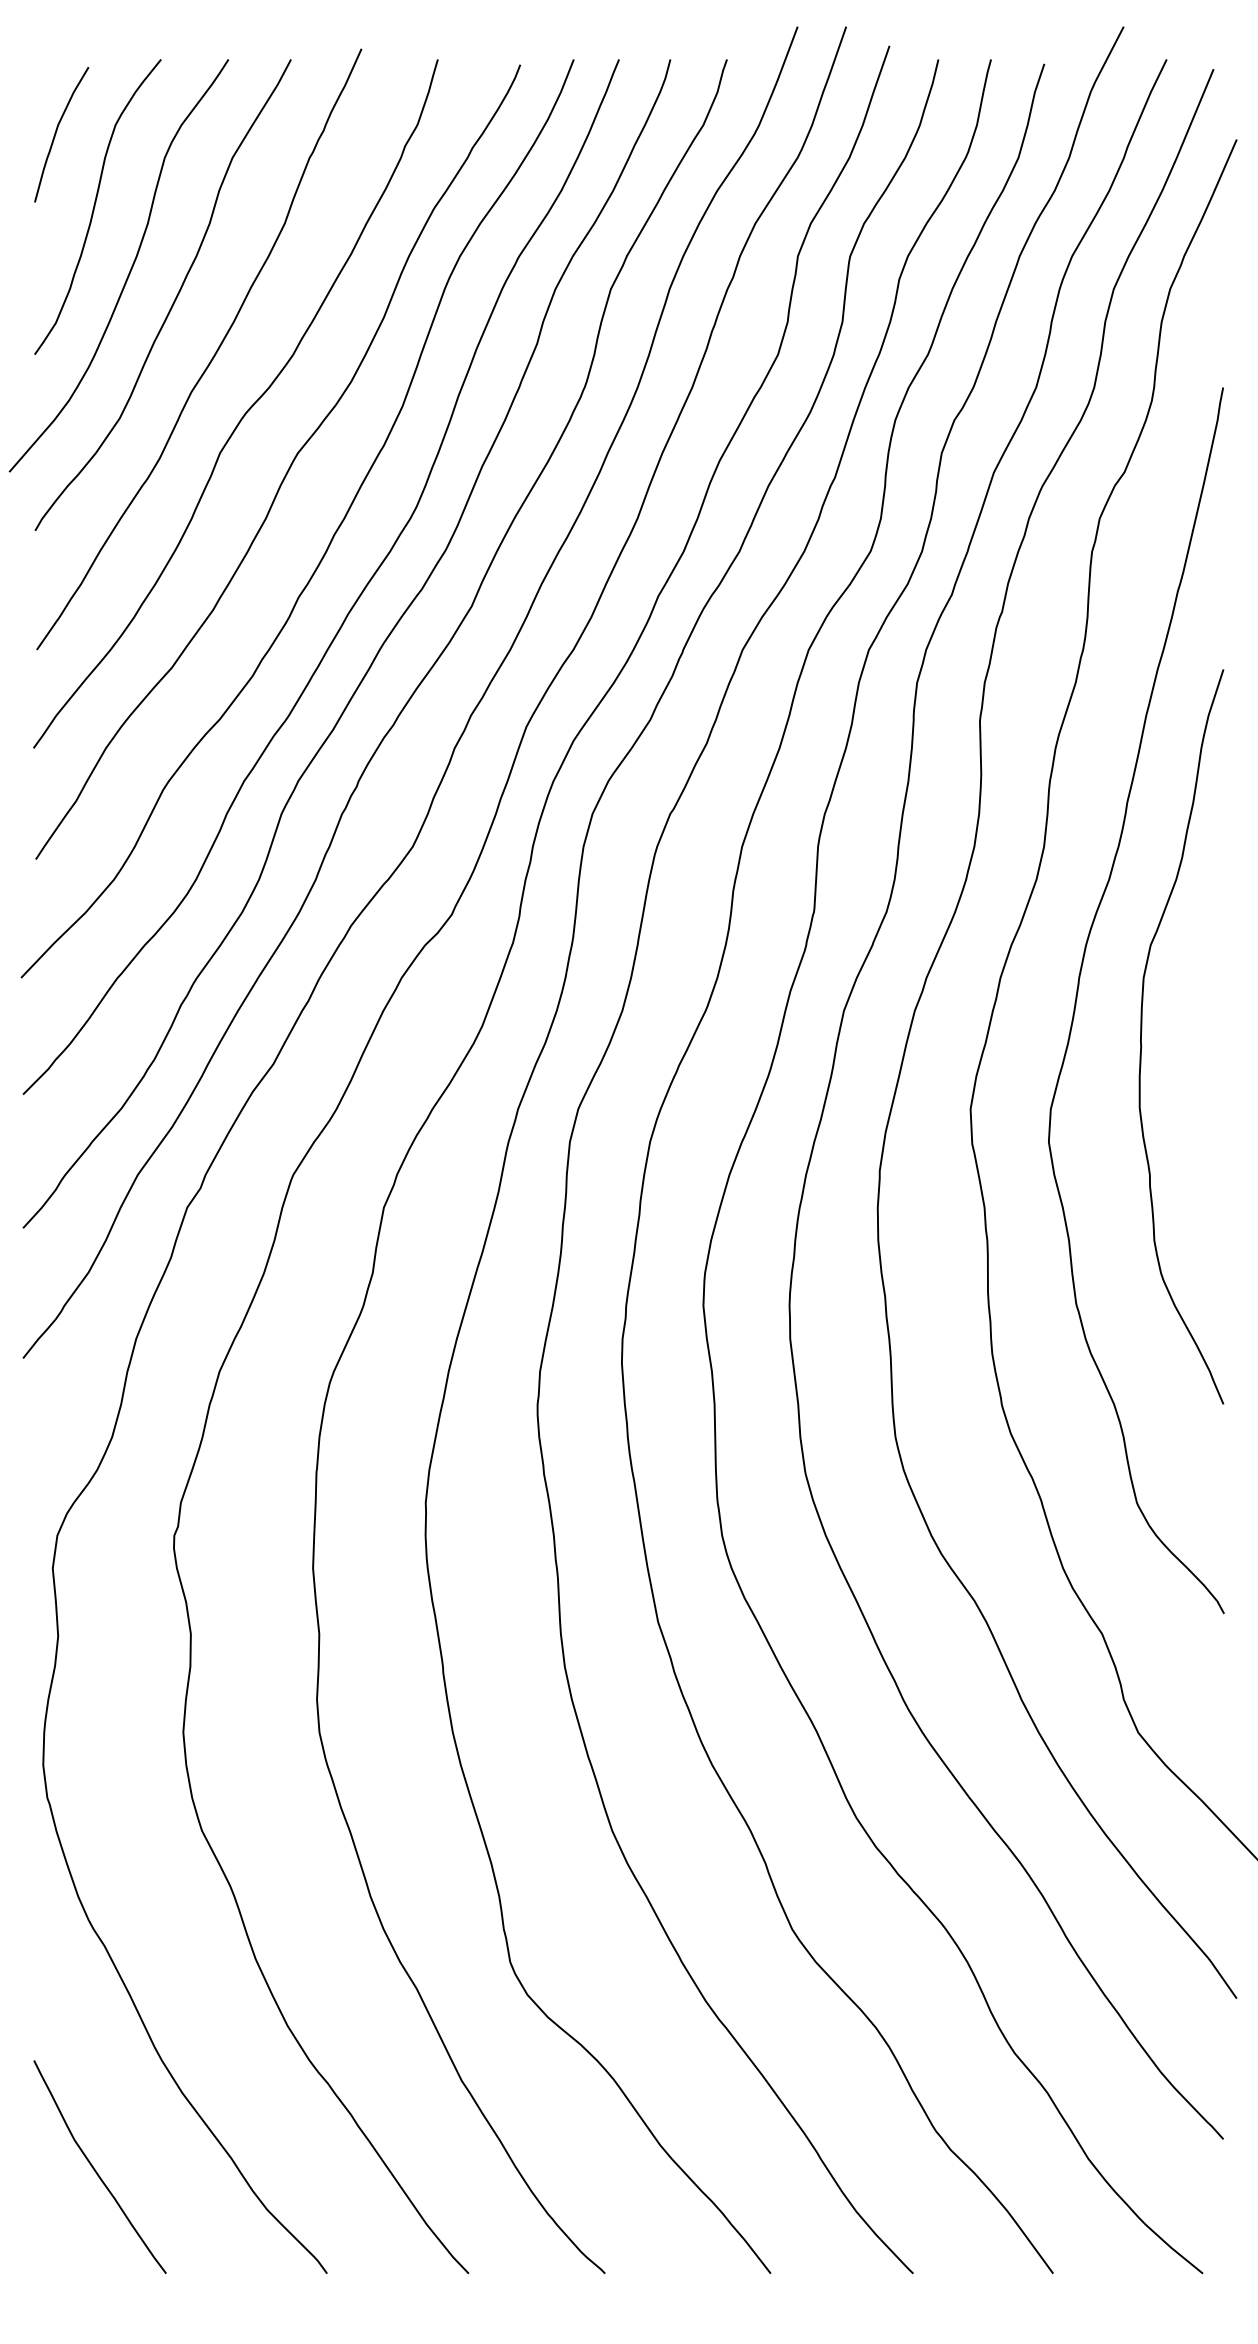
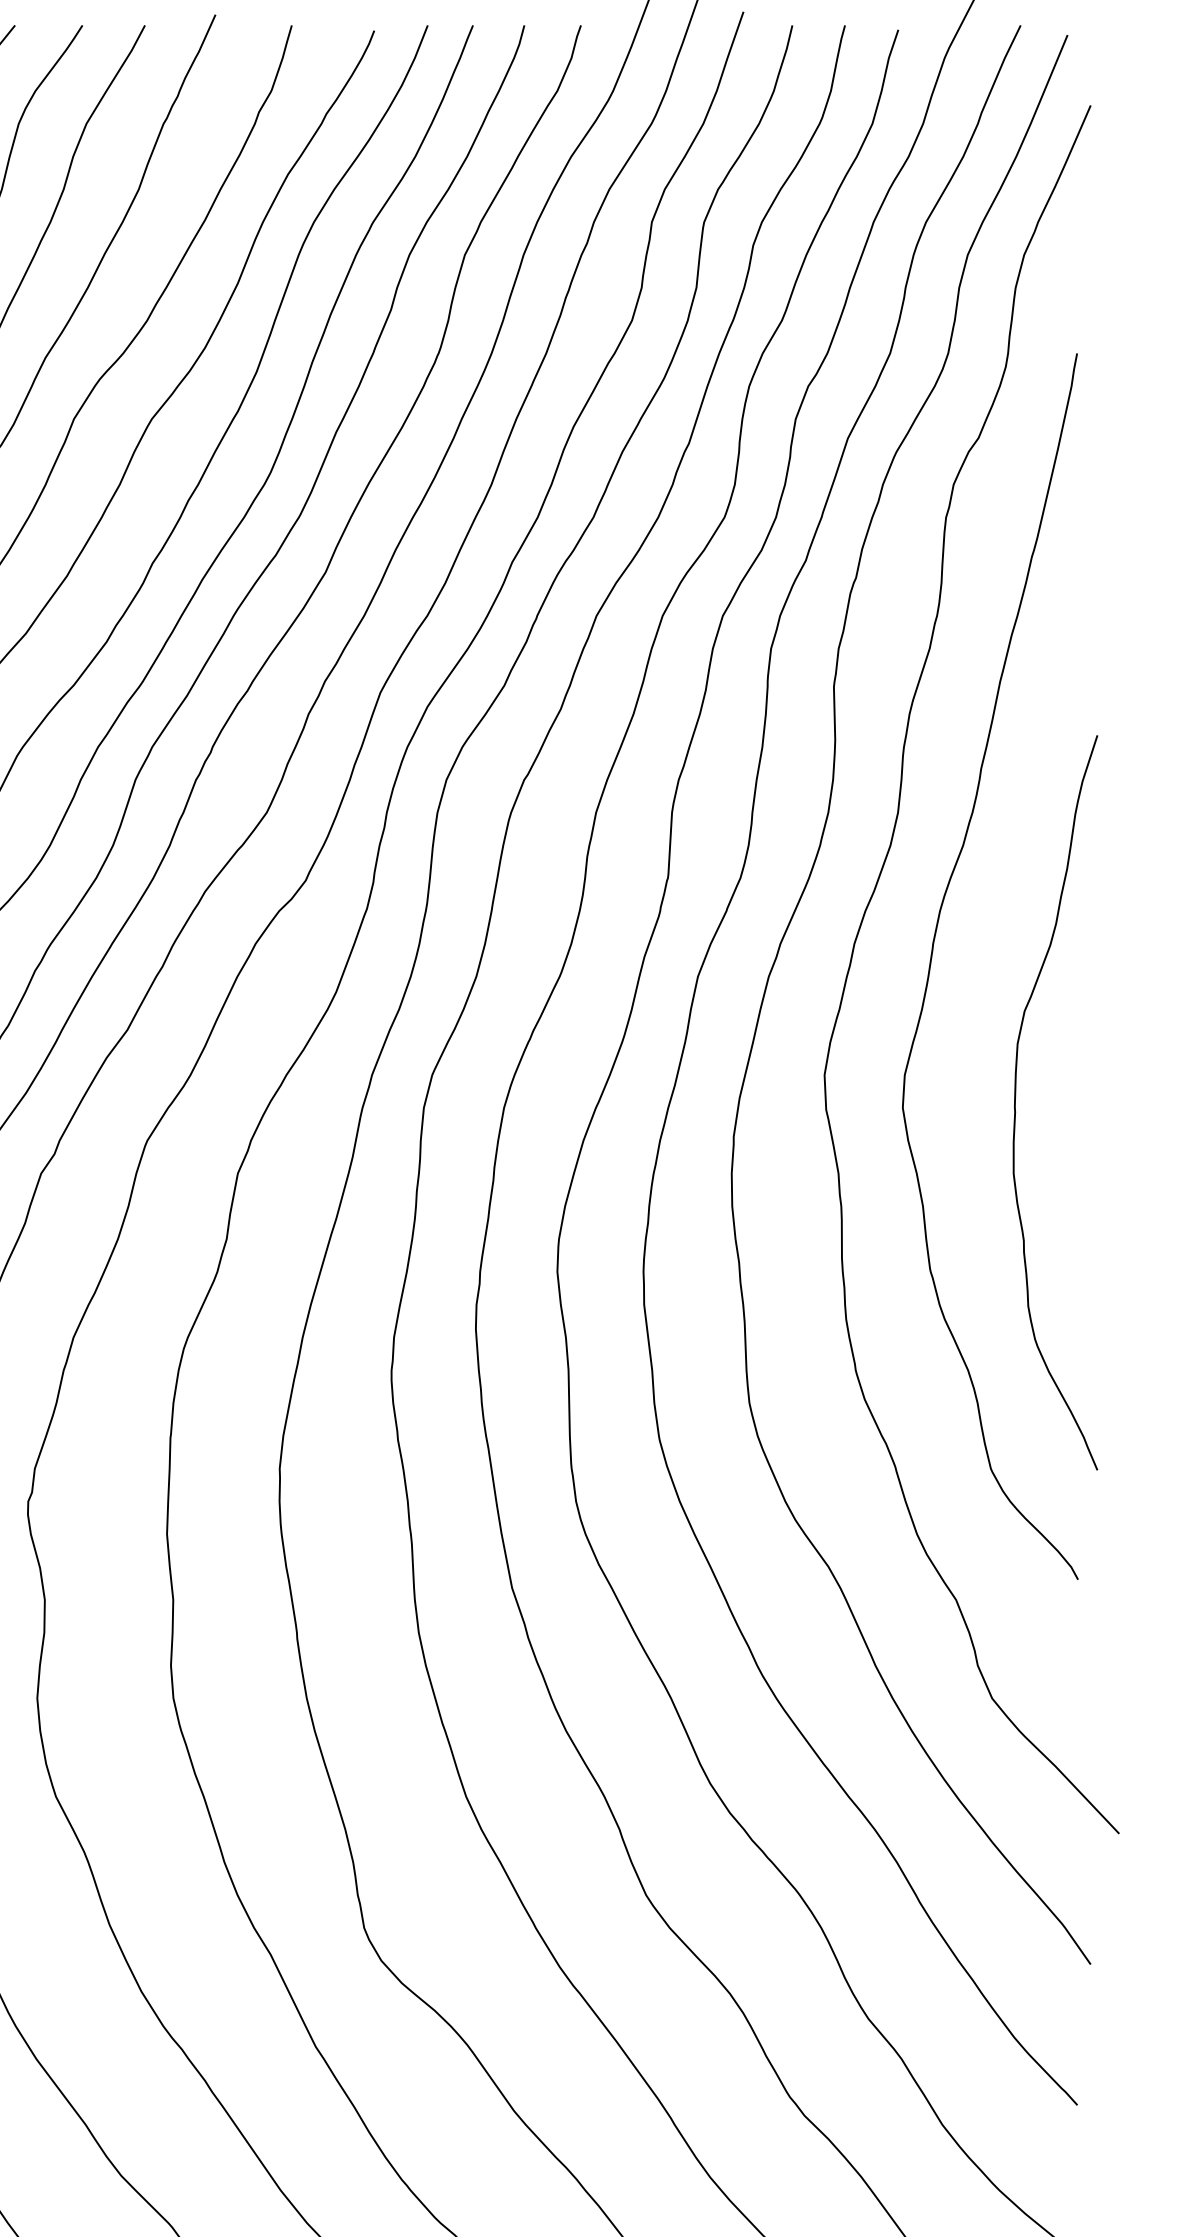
curve: (1142, 1030) -> (1016, 1096), moved

